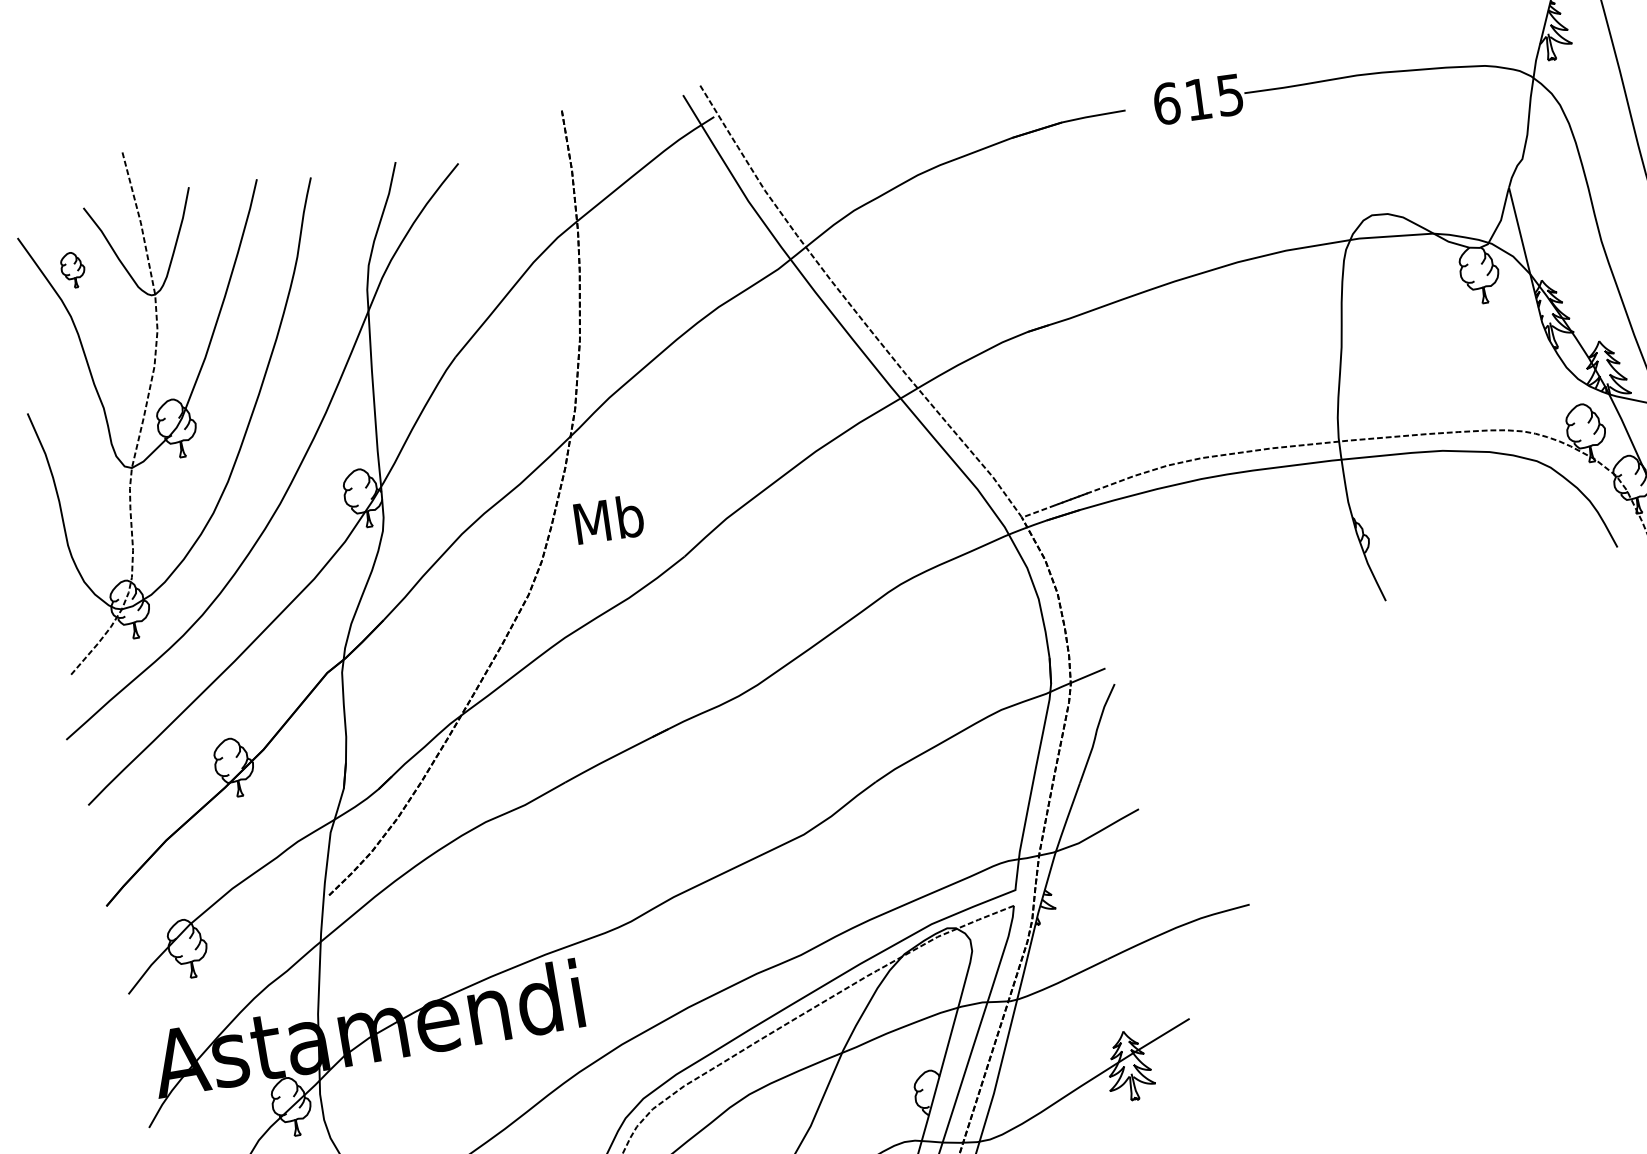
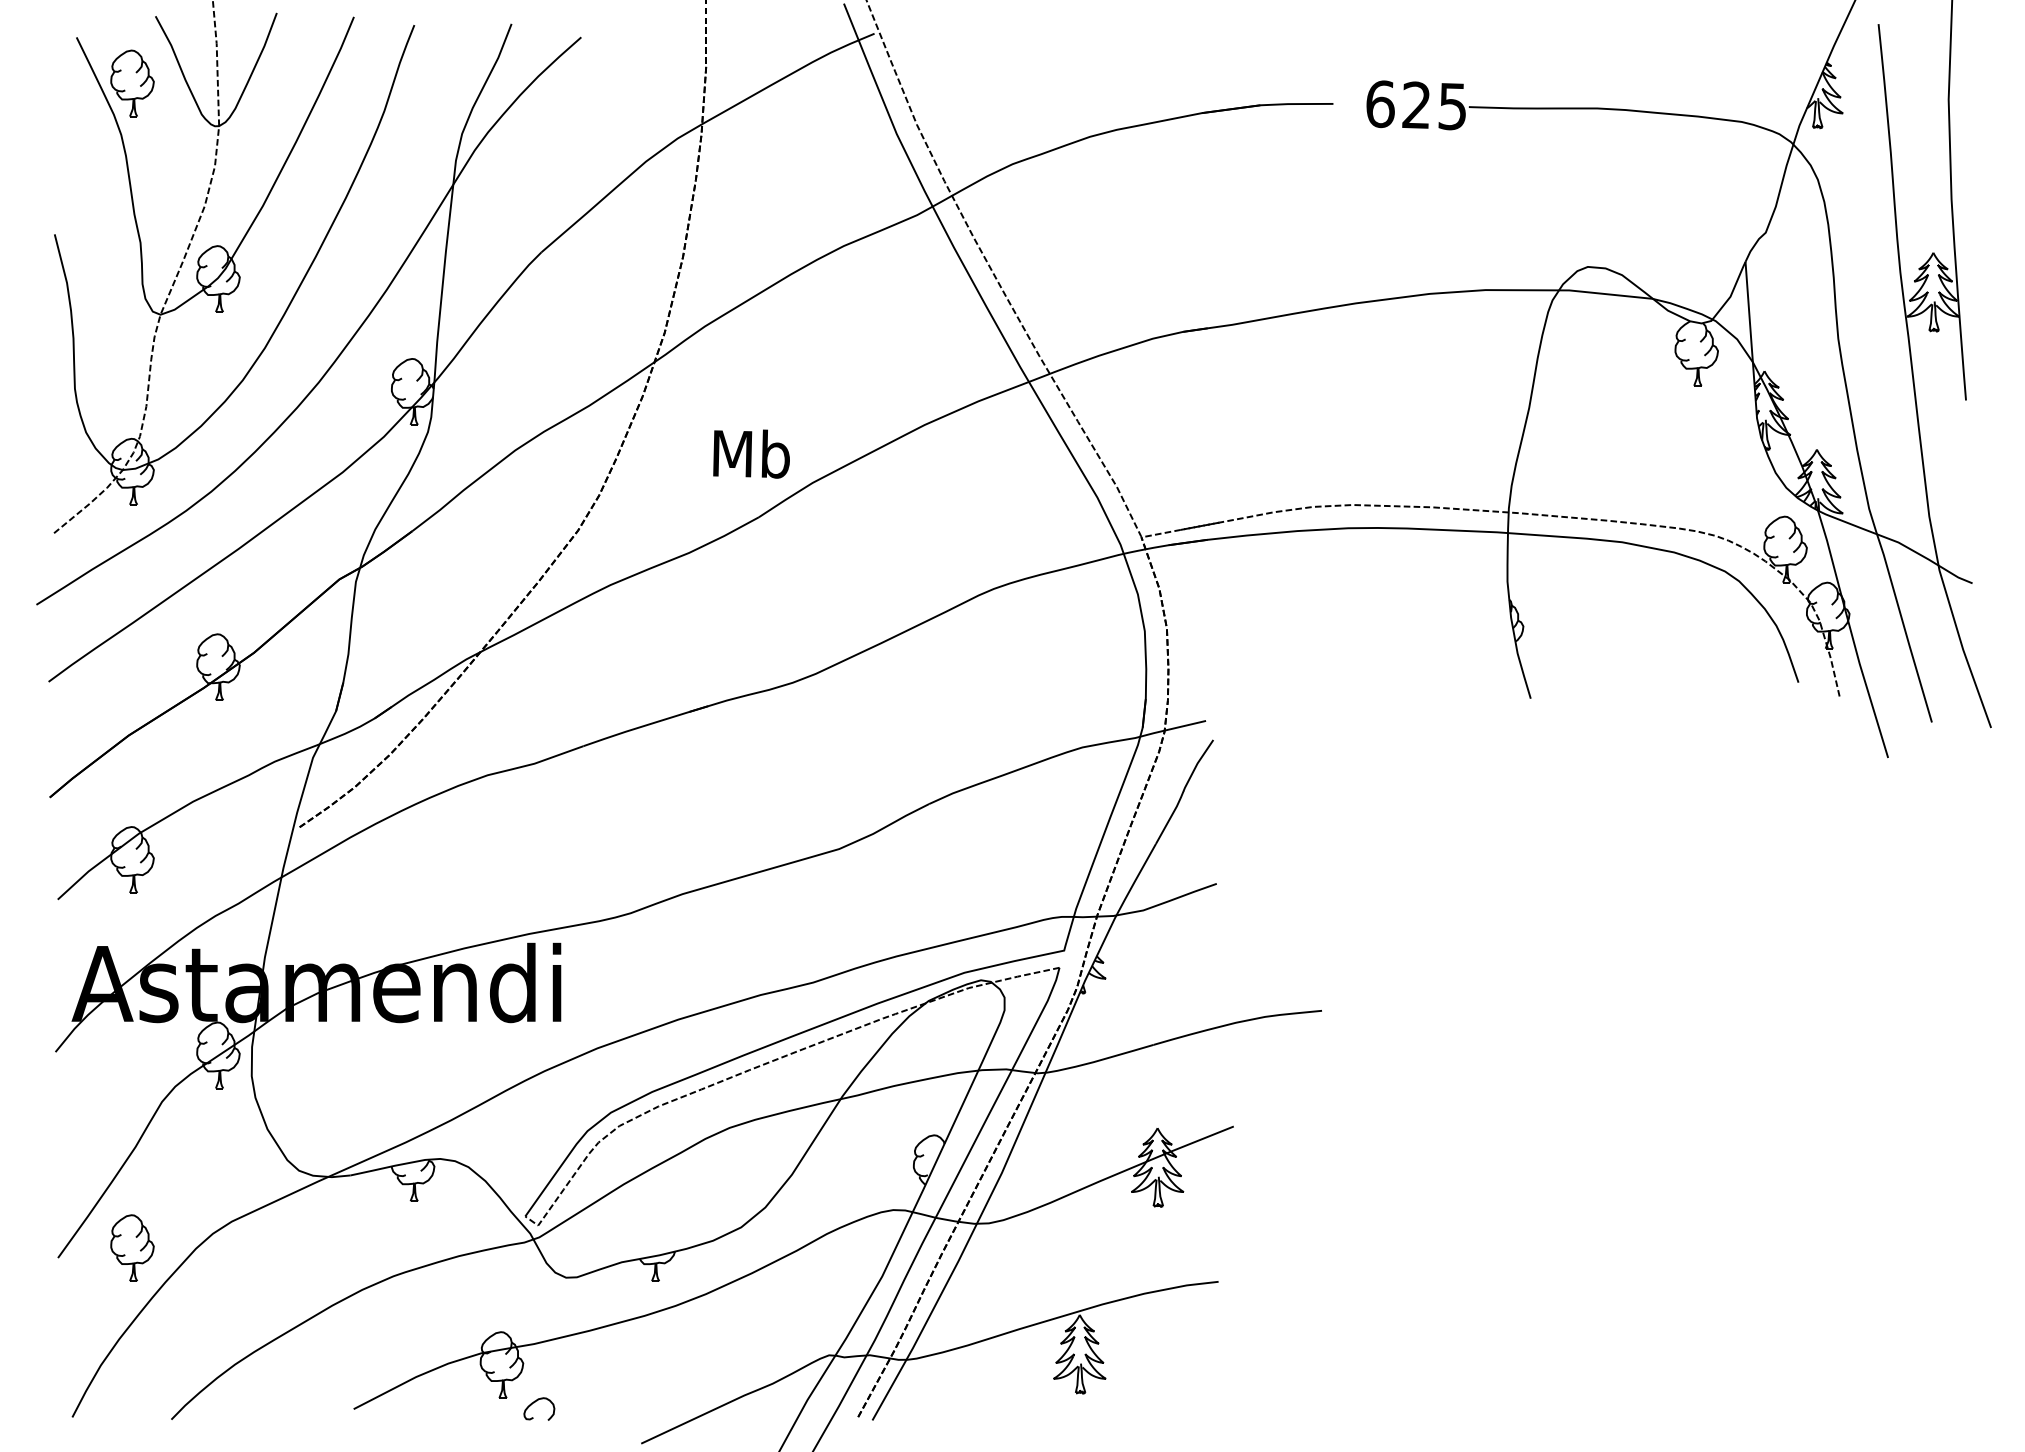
text: (1197, 98) -> (1415, 104), 615 -> 625
part: (73, 270) -> (132, 83), size x1.67
text: (608, 519) -> (751, 453), moved

